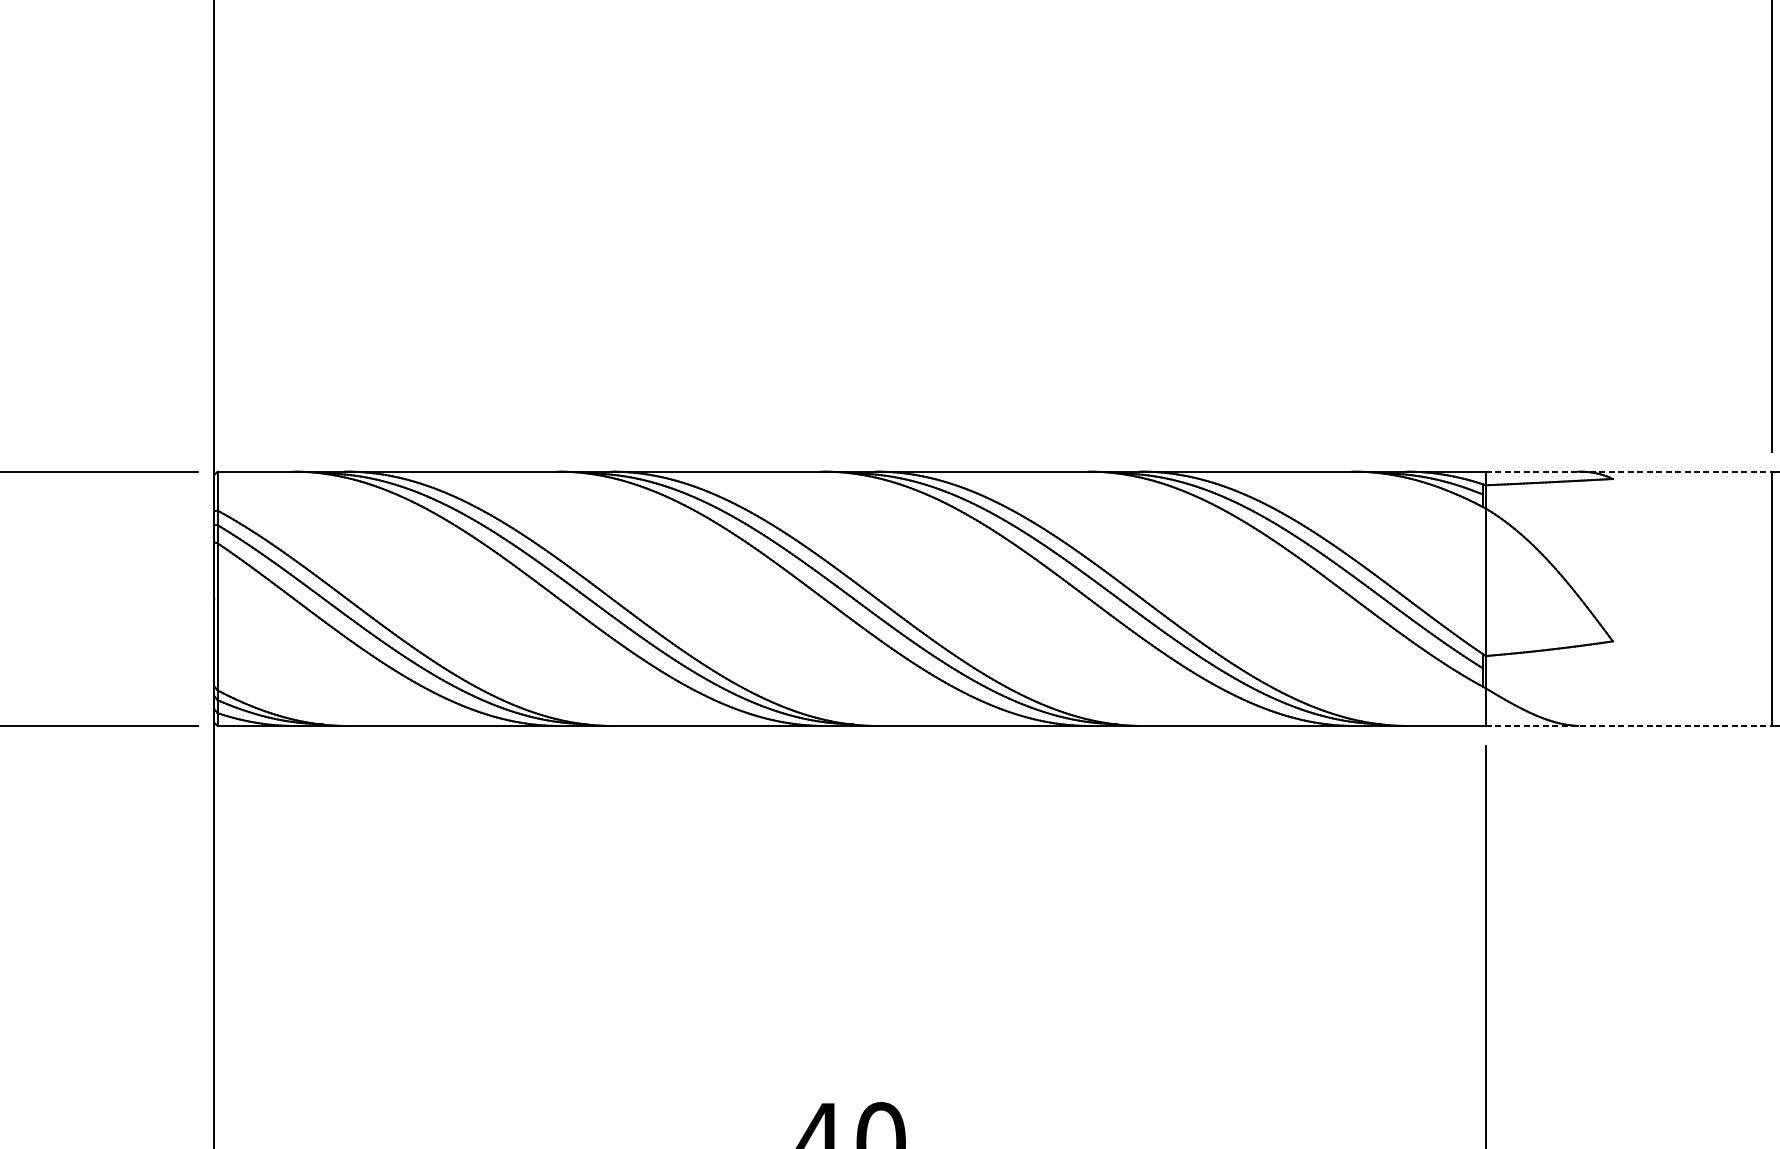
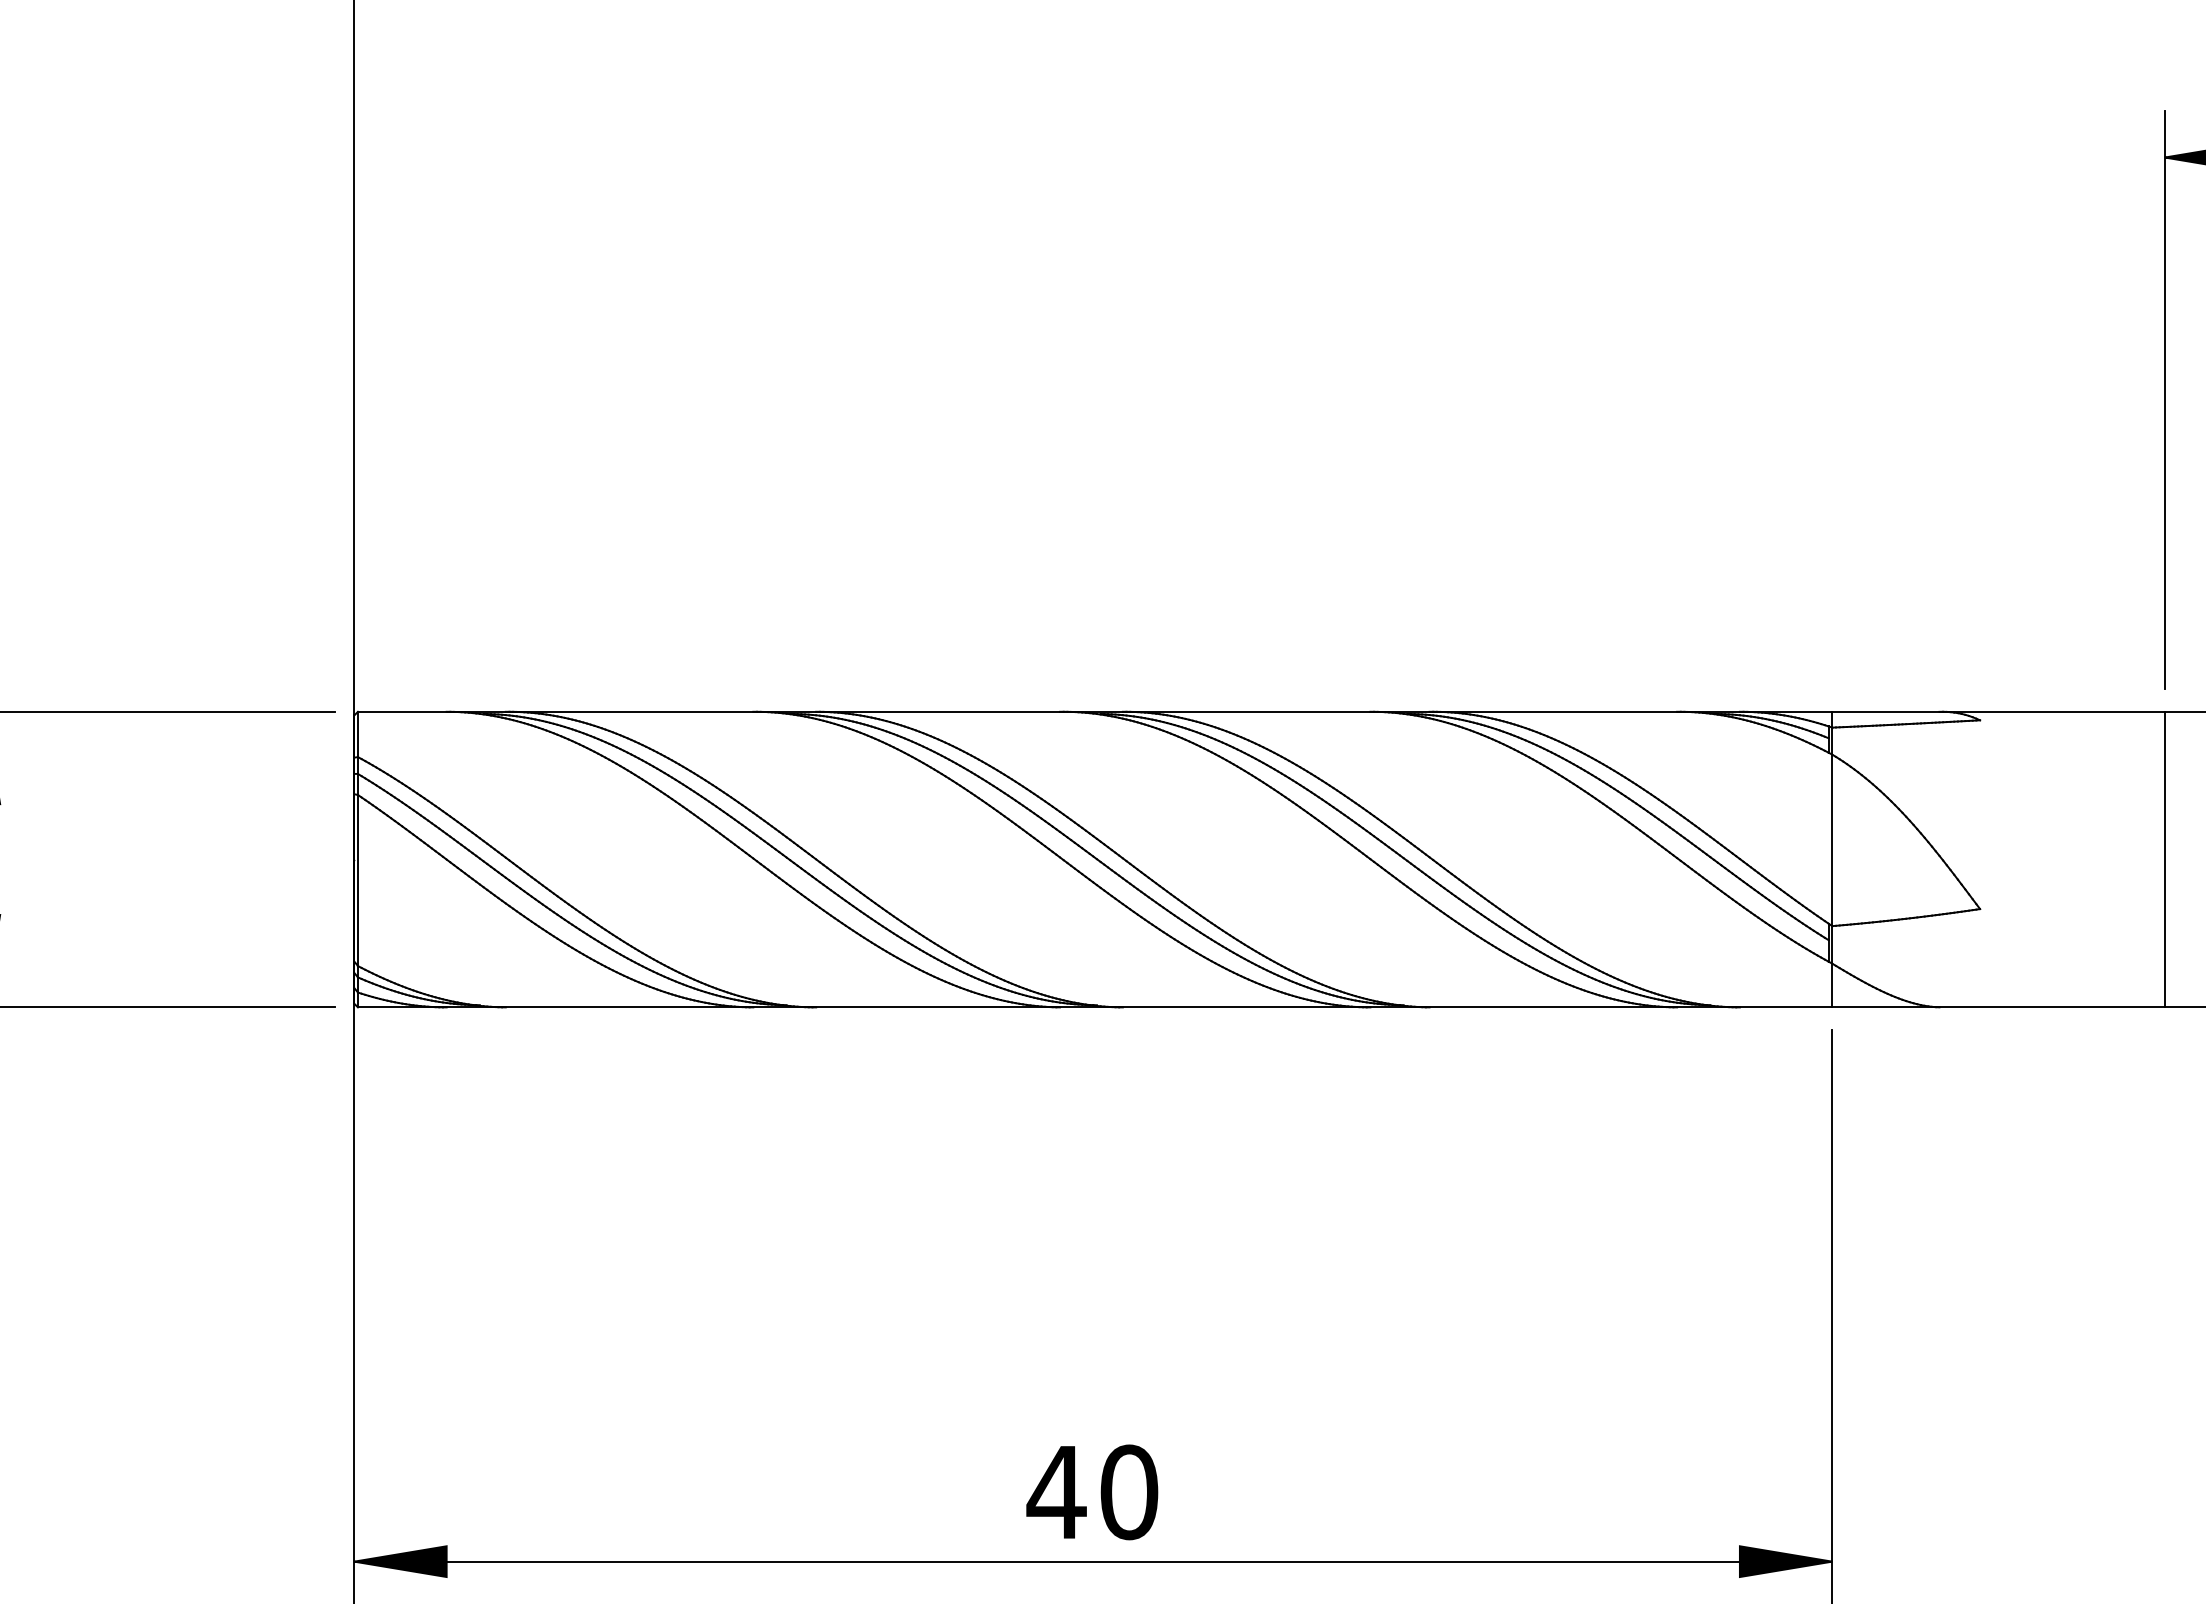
line: (1629, 471) -> (1999, 711), dashed -> solid
line: (1629, 726) -> (1999, 1007), dashed -> solid

